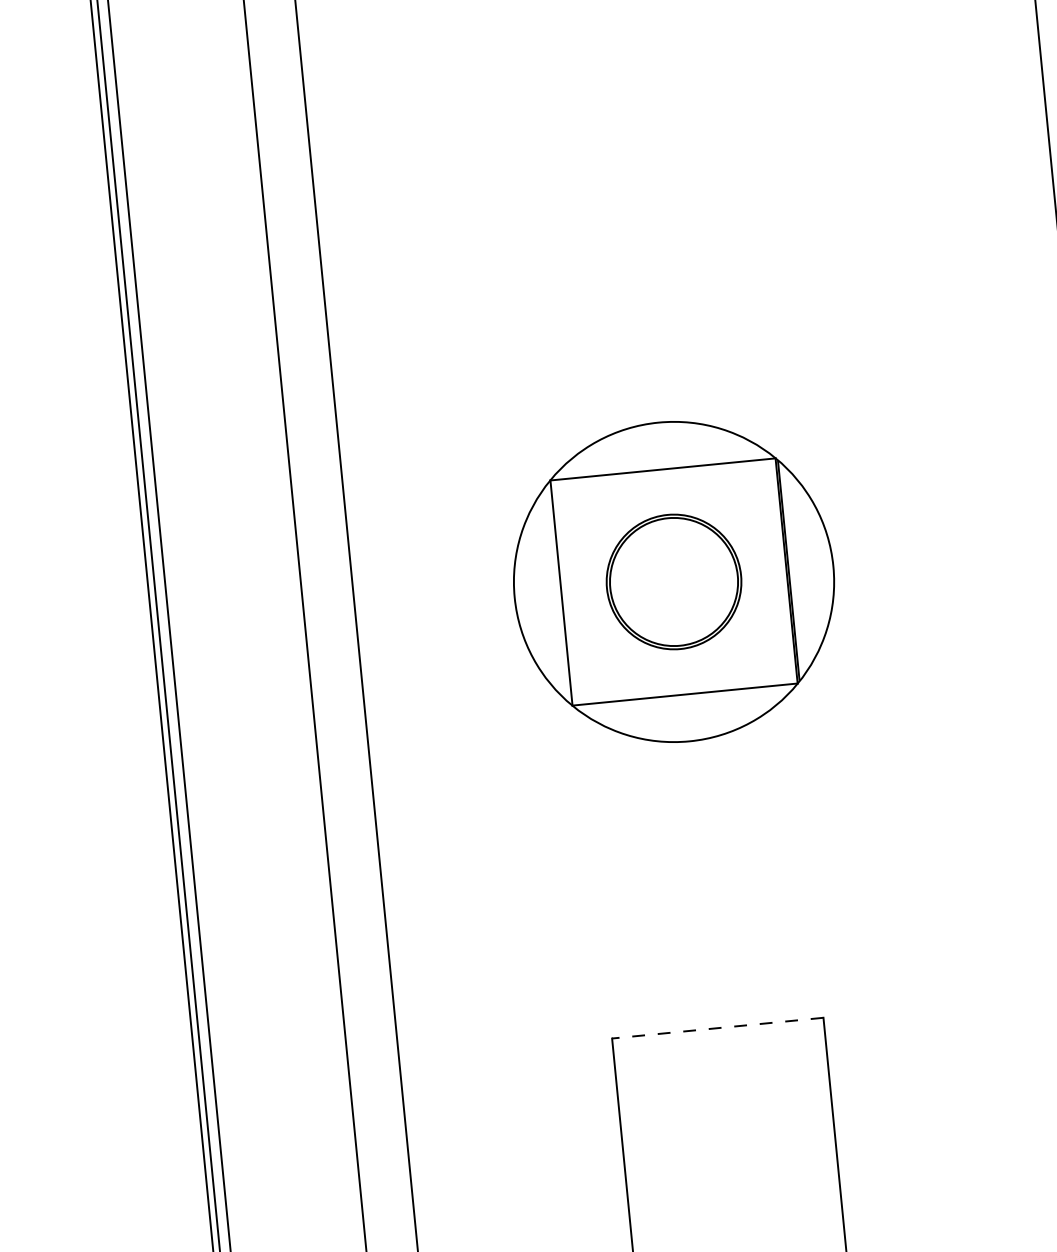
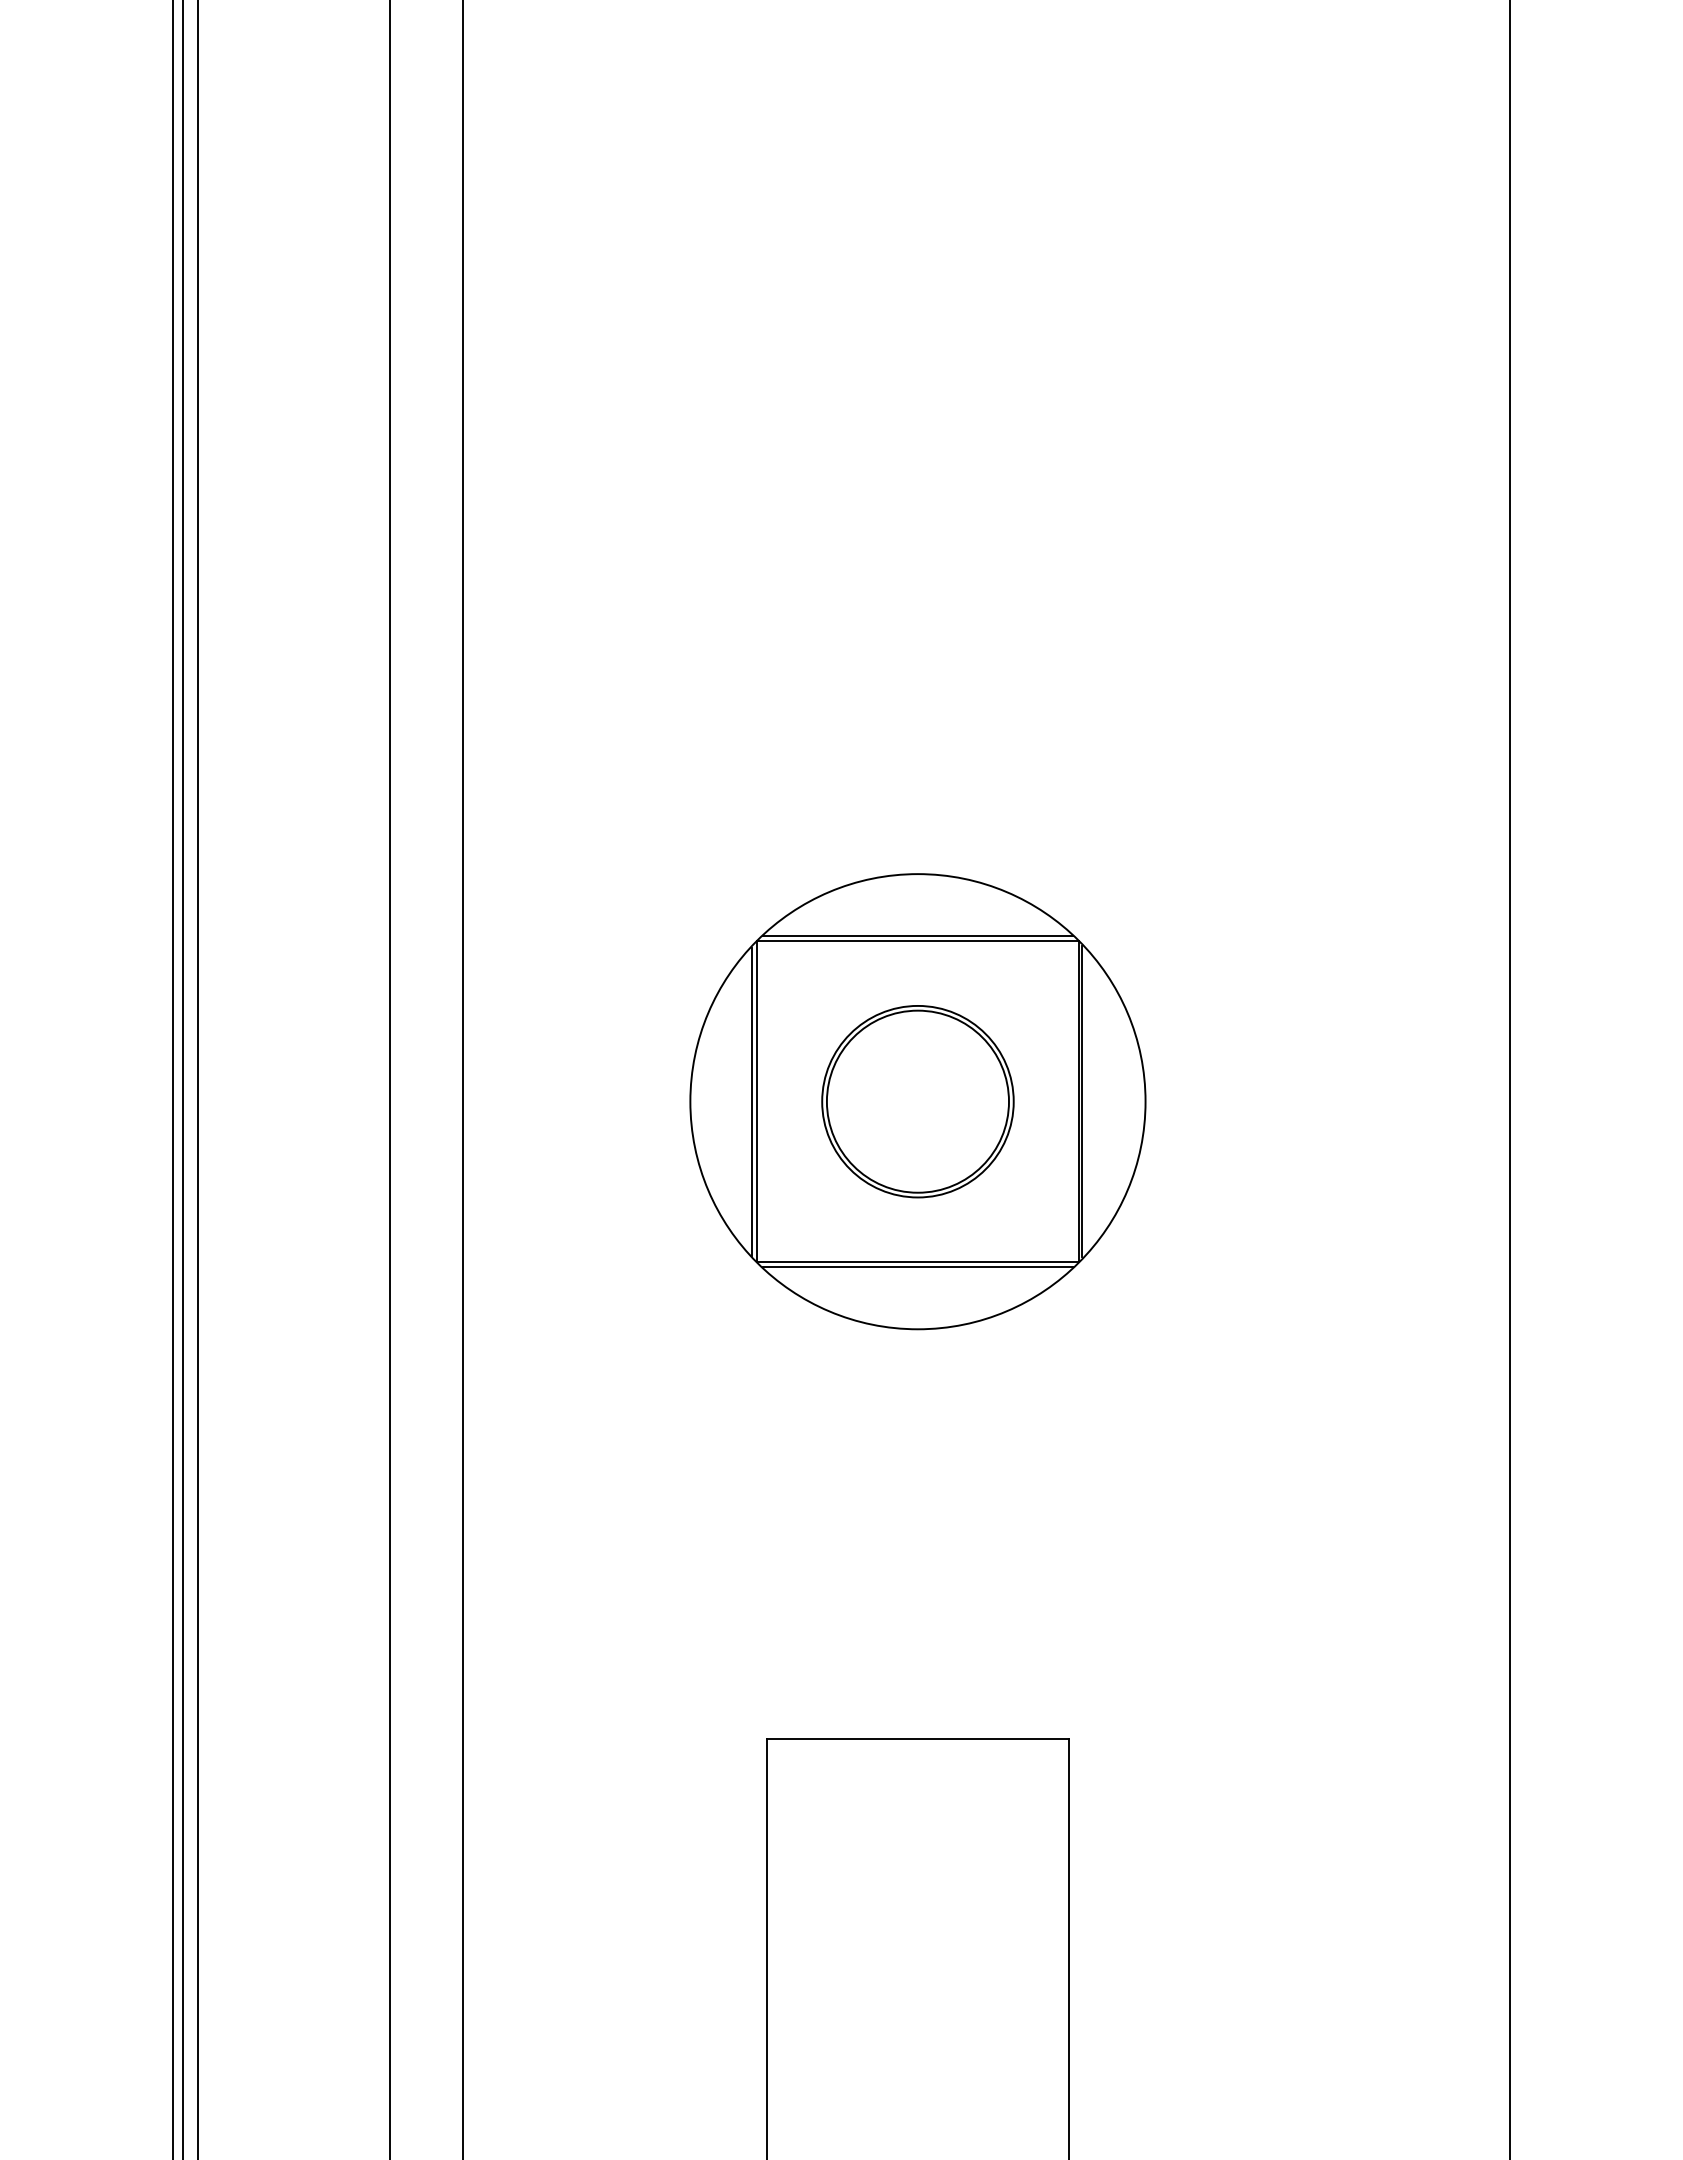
line: (662, 466) -> (917, 936), added
line: (558, 593) -> (752, 1101), added
line: (685, 698) -> (917, 1267), added
line: (717, 1027) -> (917, 1738), dashed -> solid

